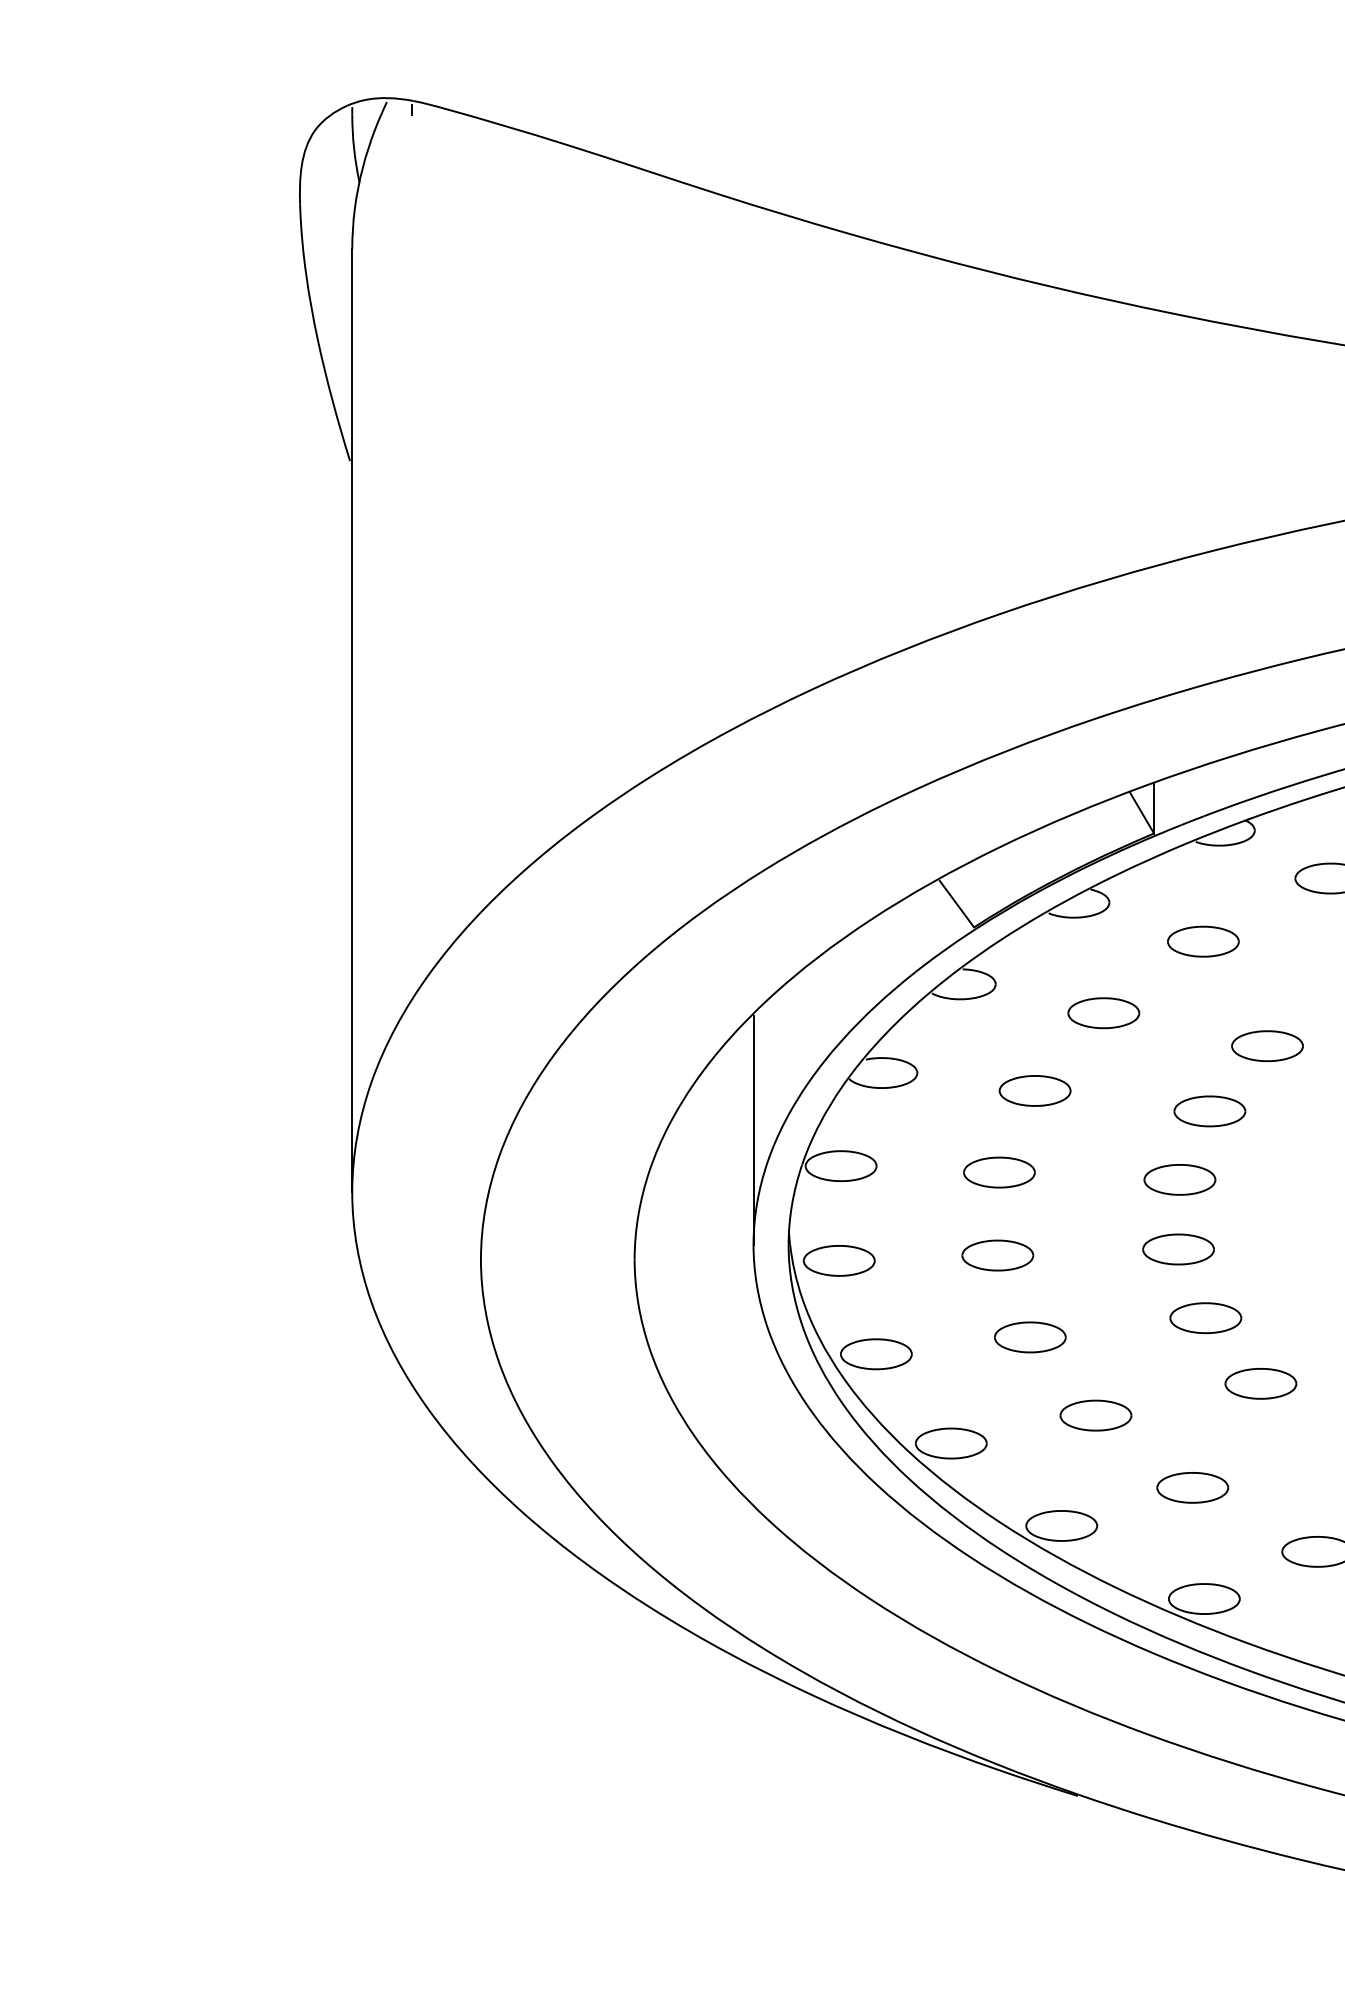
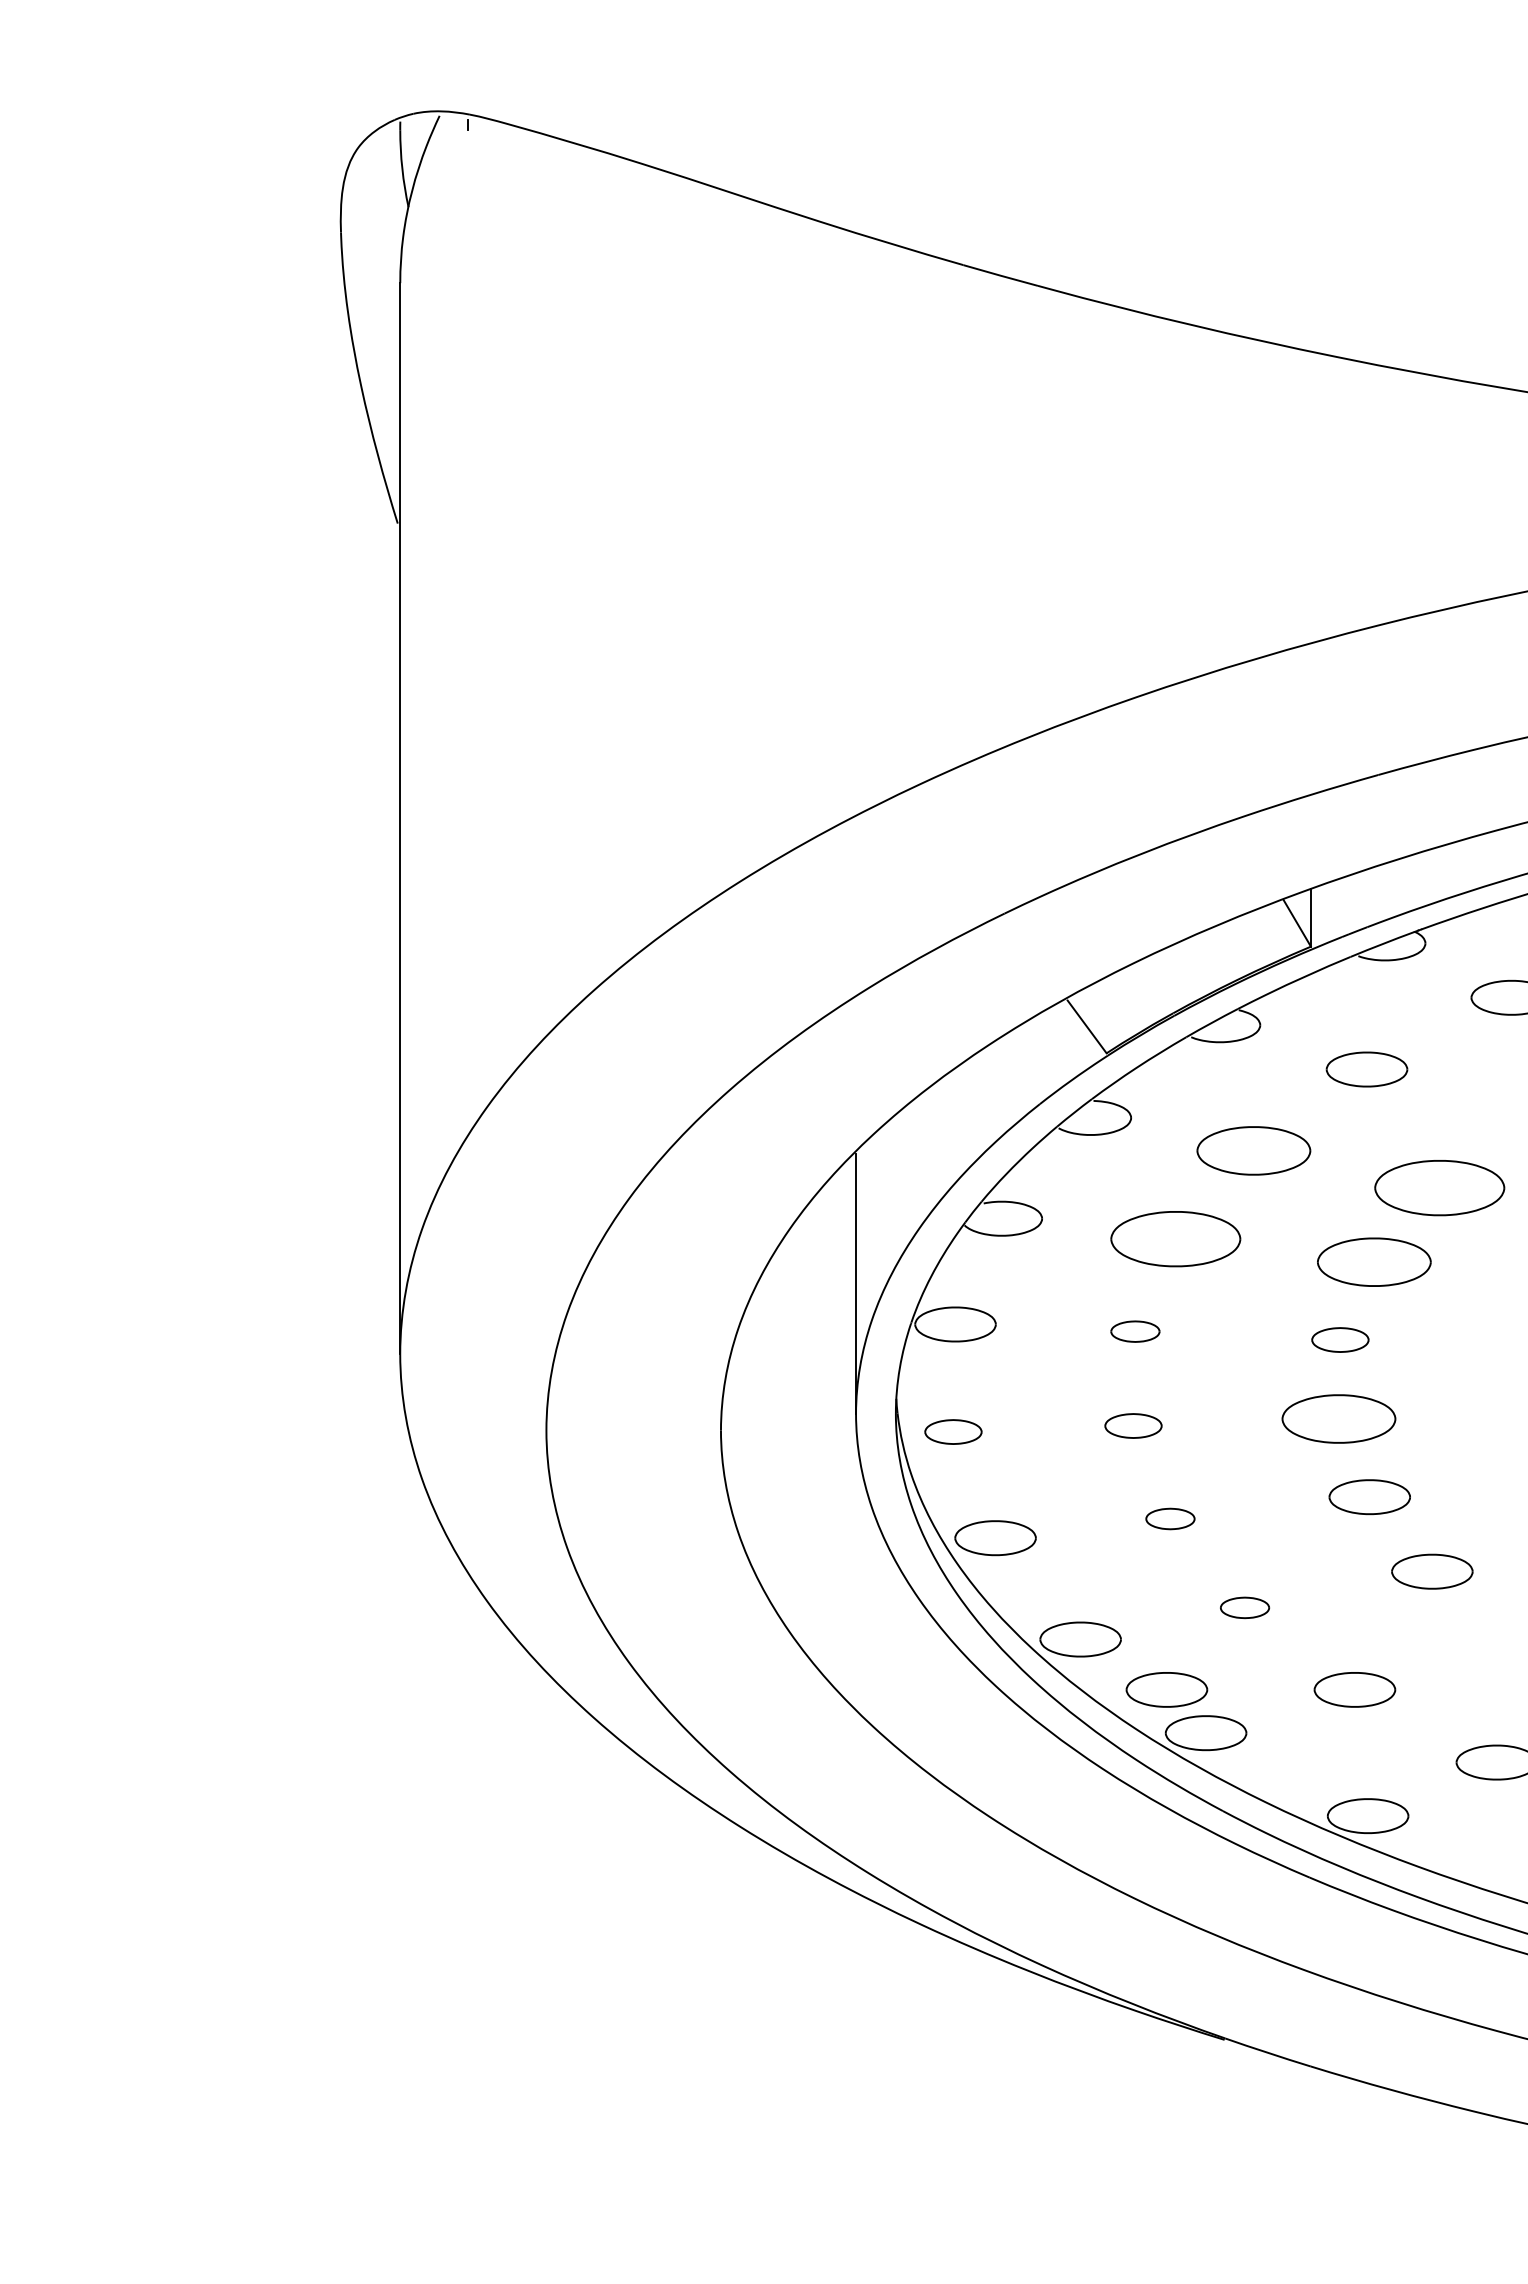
part: (1103, 1012) -> (1253, 1150), size x1.4
part: (1267, 1046) -> (1439, 1188), size x1.6
part: (1034, 1090) -> (1175, 1238), size x1.6
part: (1209, 1111) -> (1374, 1262), size x1.4
part: (999, 1172) -> (1135, 1331), size x0.6
part: (1180, 1179) -> (1340, 1339), size x0.7
part: (1178, 1249) -> (1338, 1419), size x1.4
part: (997, 1255) -> (1133, 1425), size x0.7
part: (839, 1260) -> (953, 1431), size x0.7
part: (1030, 1336) -> (1170, 1518), size x0.6
part: (1095, 1415) -> (1244, 1607), size x0.6
part: (1026, 1487) -> (1166, 1689), added

